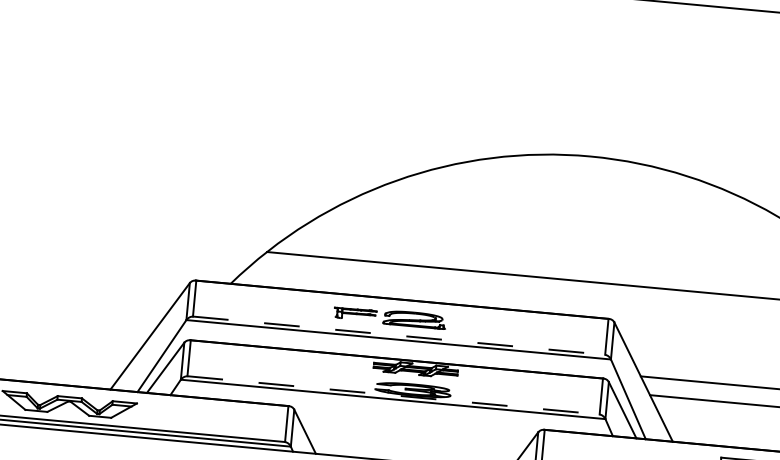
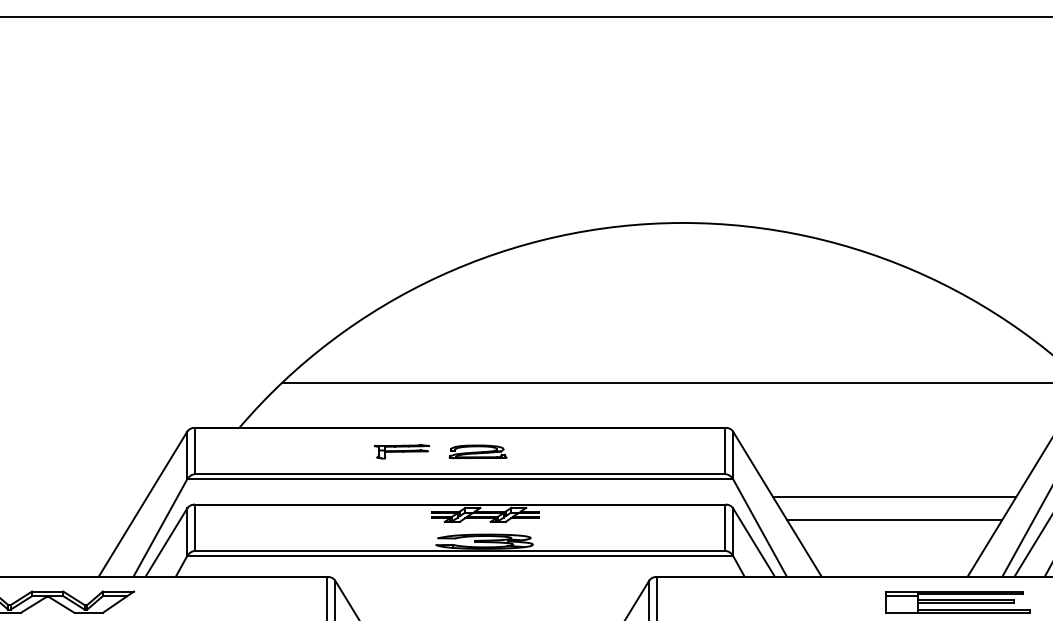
part: (414, 319) -> (477, 451), size x0.71
line: (399, 336) -> (460, 474), dashed -> solid
line: (393, 395) -> (460, 550), dashed -> solid

